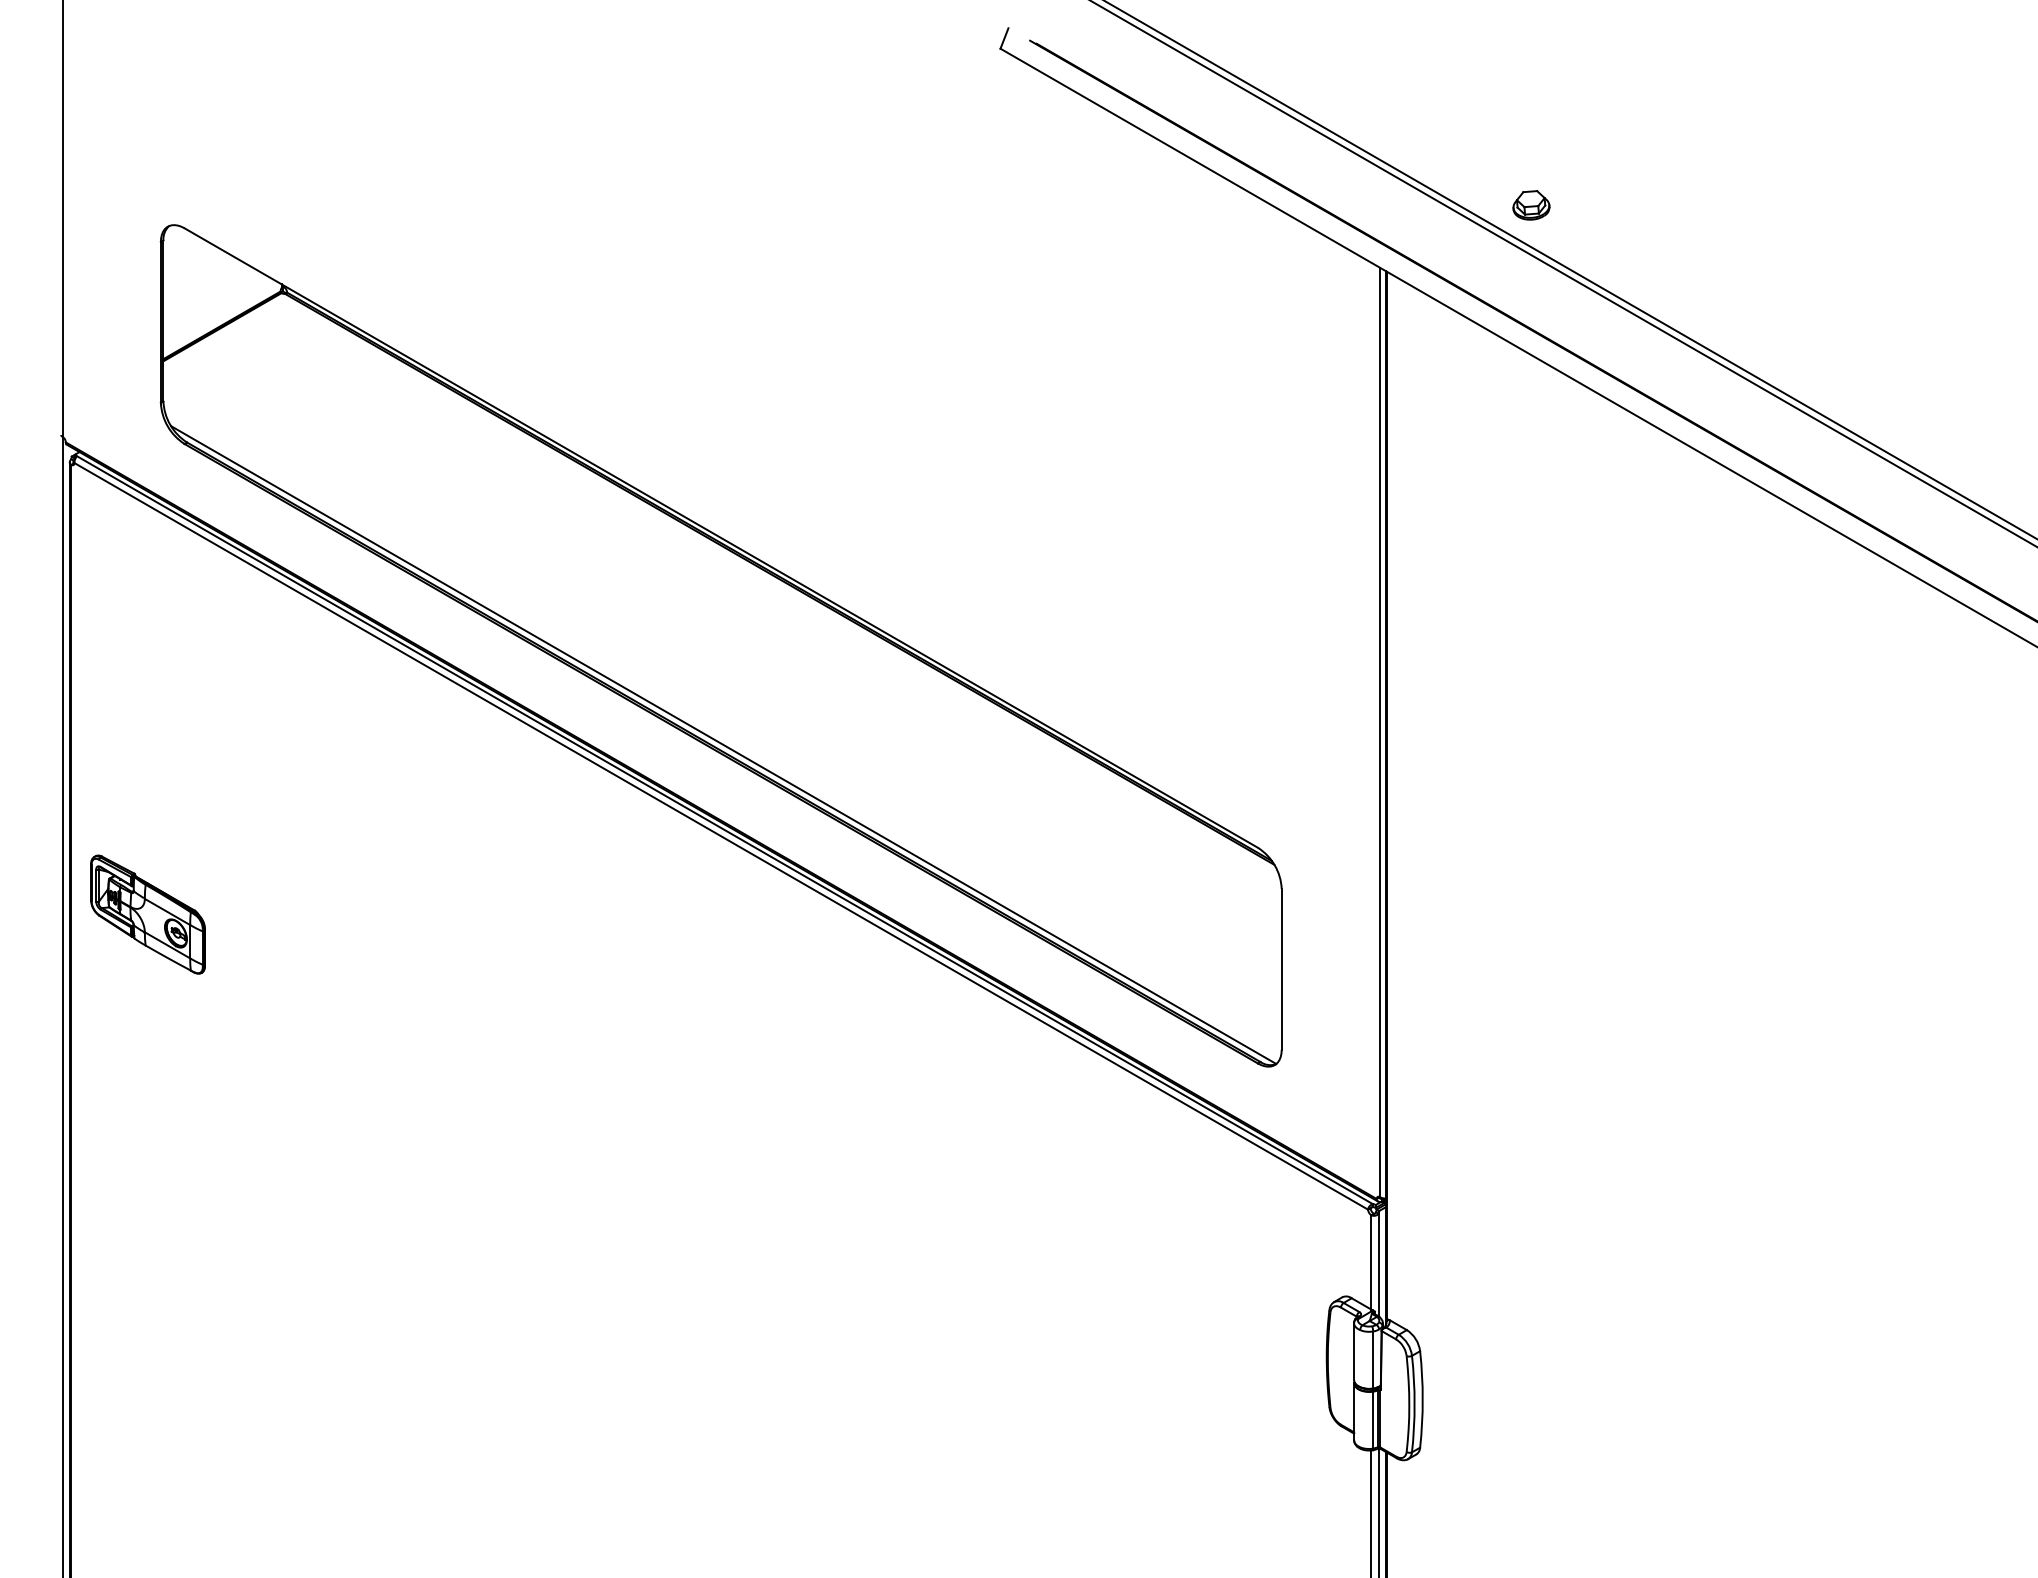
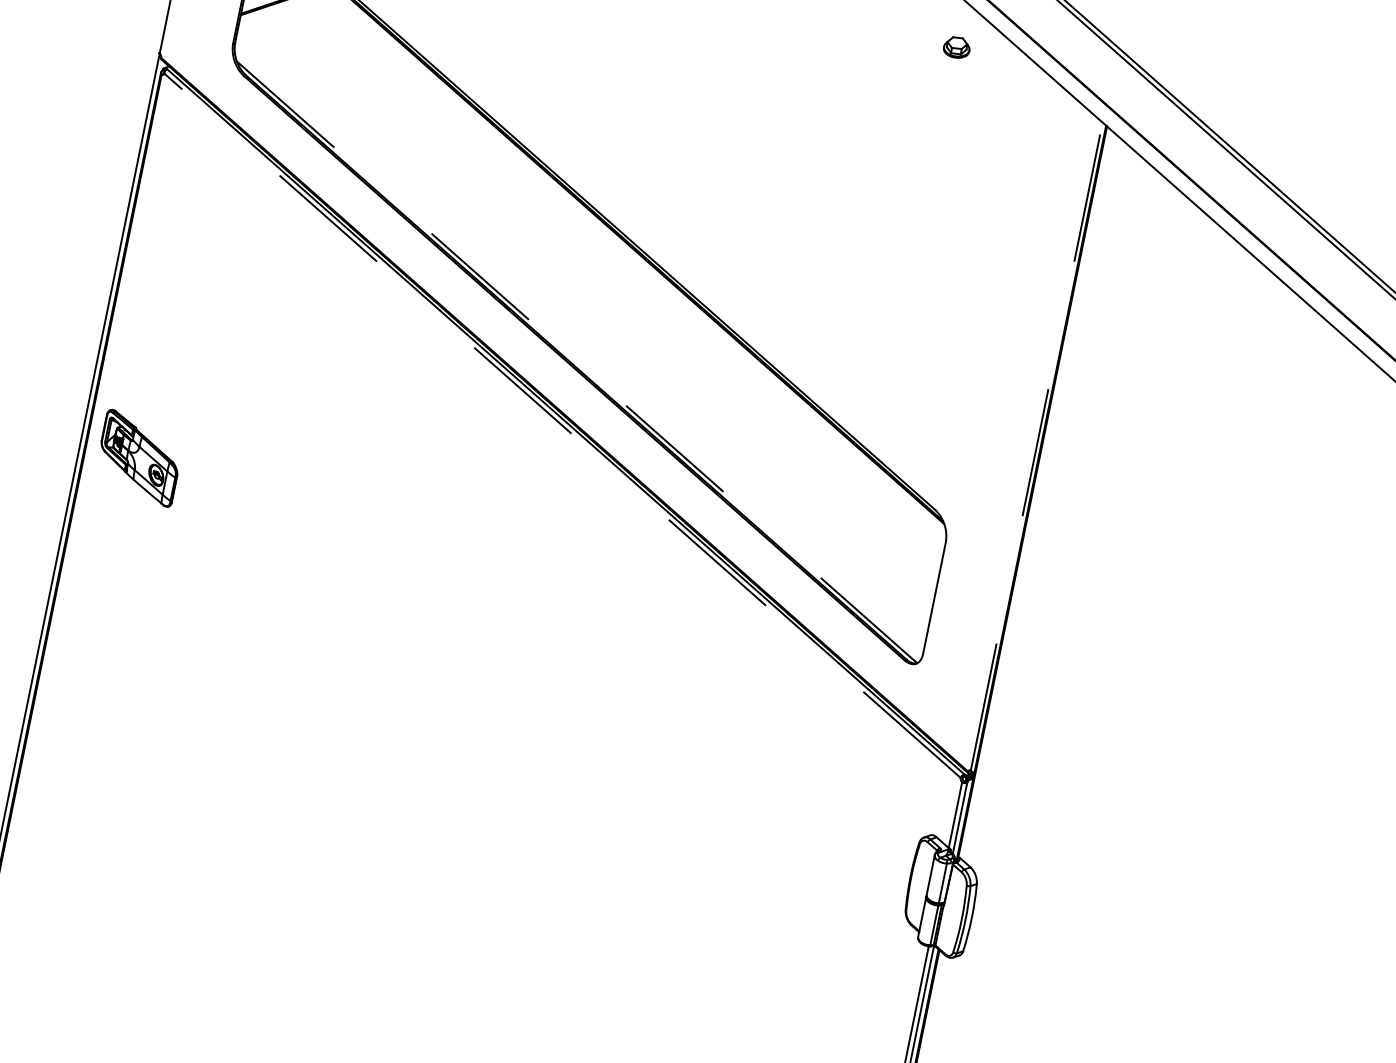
part: (1531, 205) -> (956, 47), moved
line: (1380, 732) -> (1037, 446), solid -> dashed
line: (724, 745) -> (577, 362), solid -> dashed
line: (721, 836) -> (562, 425), solid -> dashed
part: (147, 914) -> (139, 458), moved

